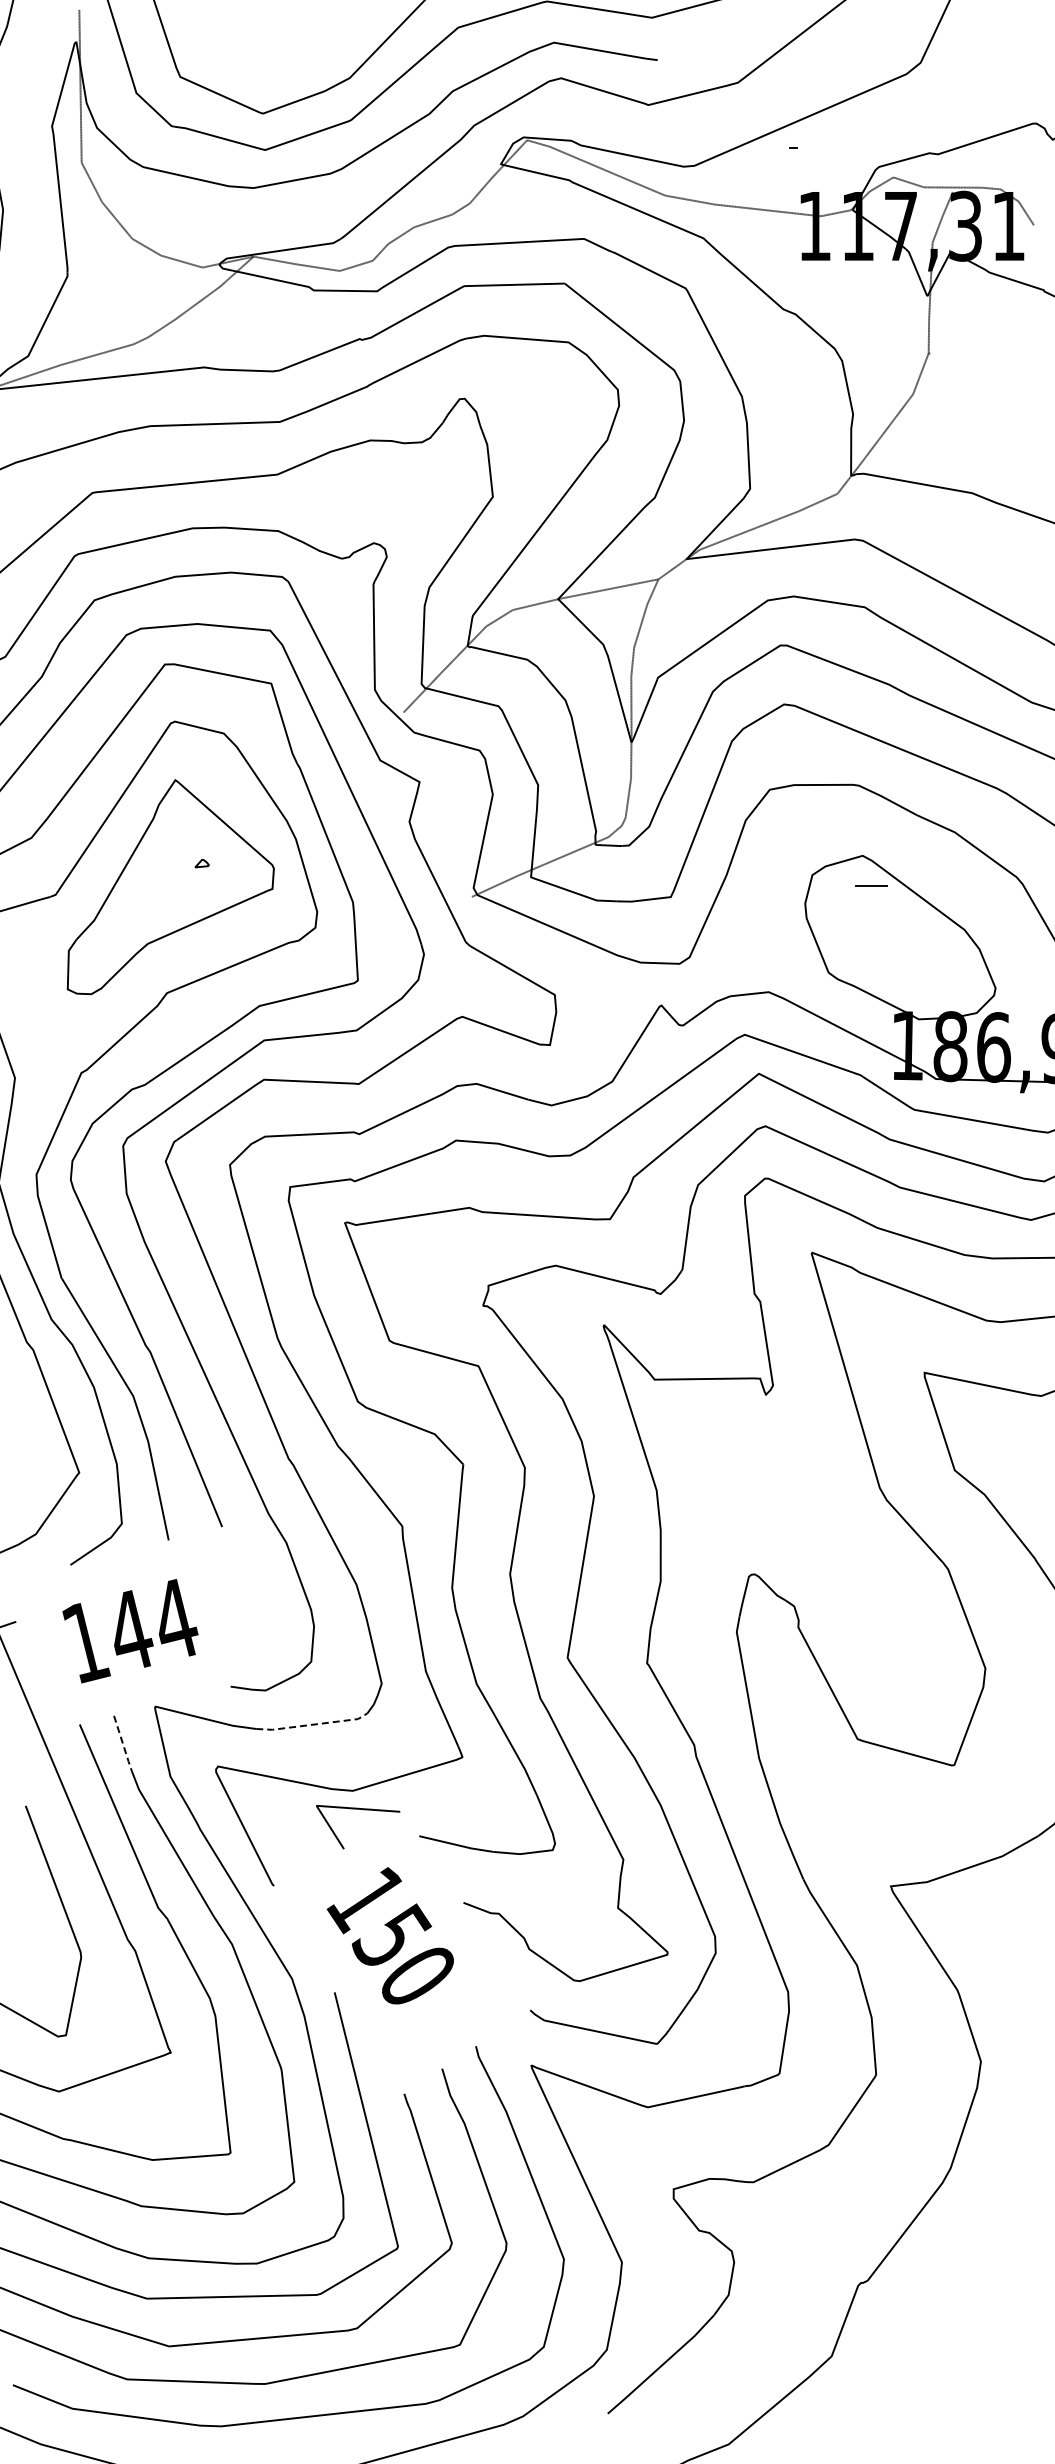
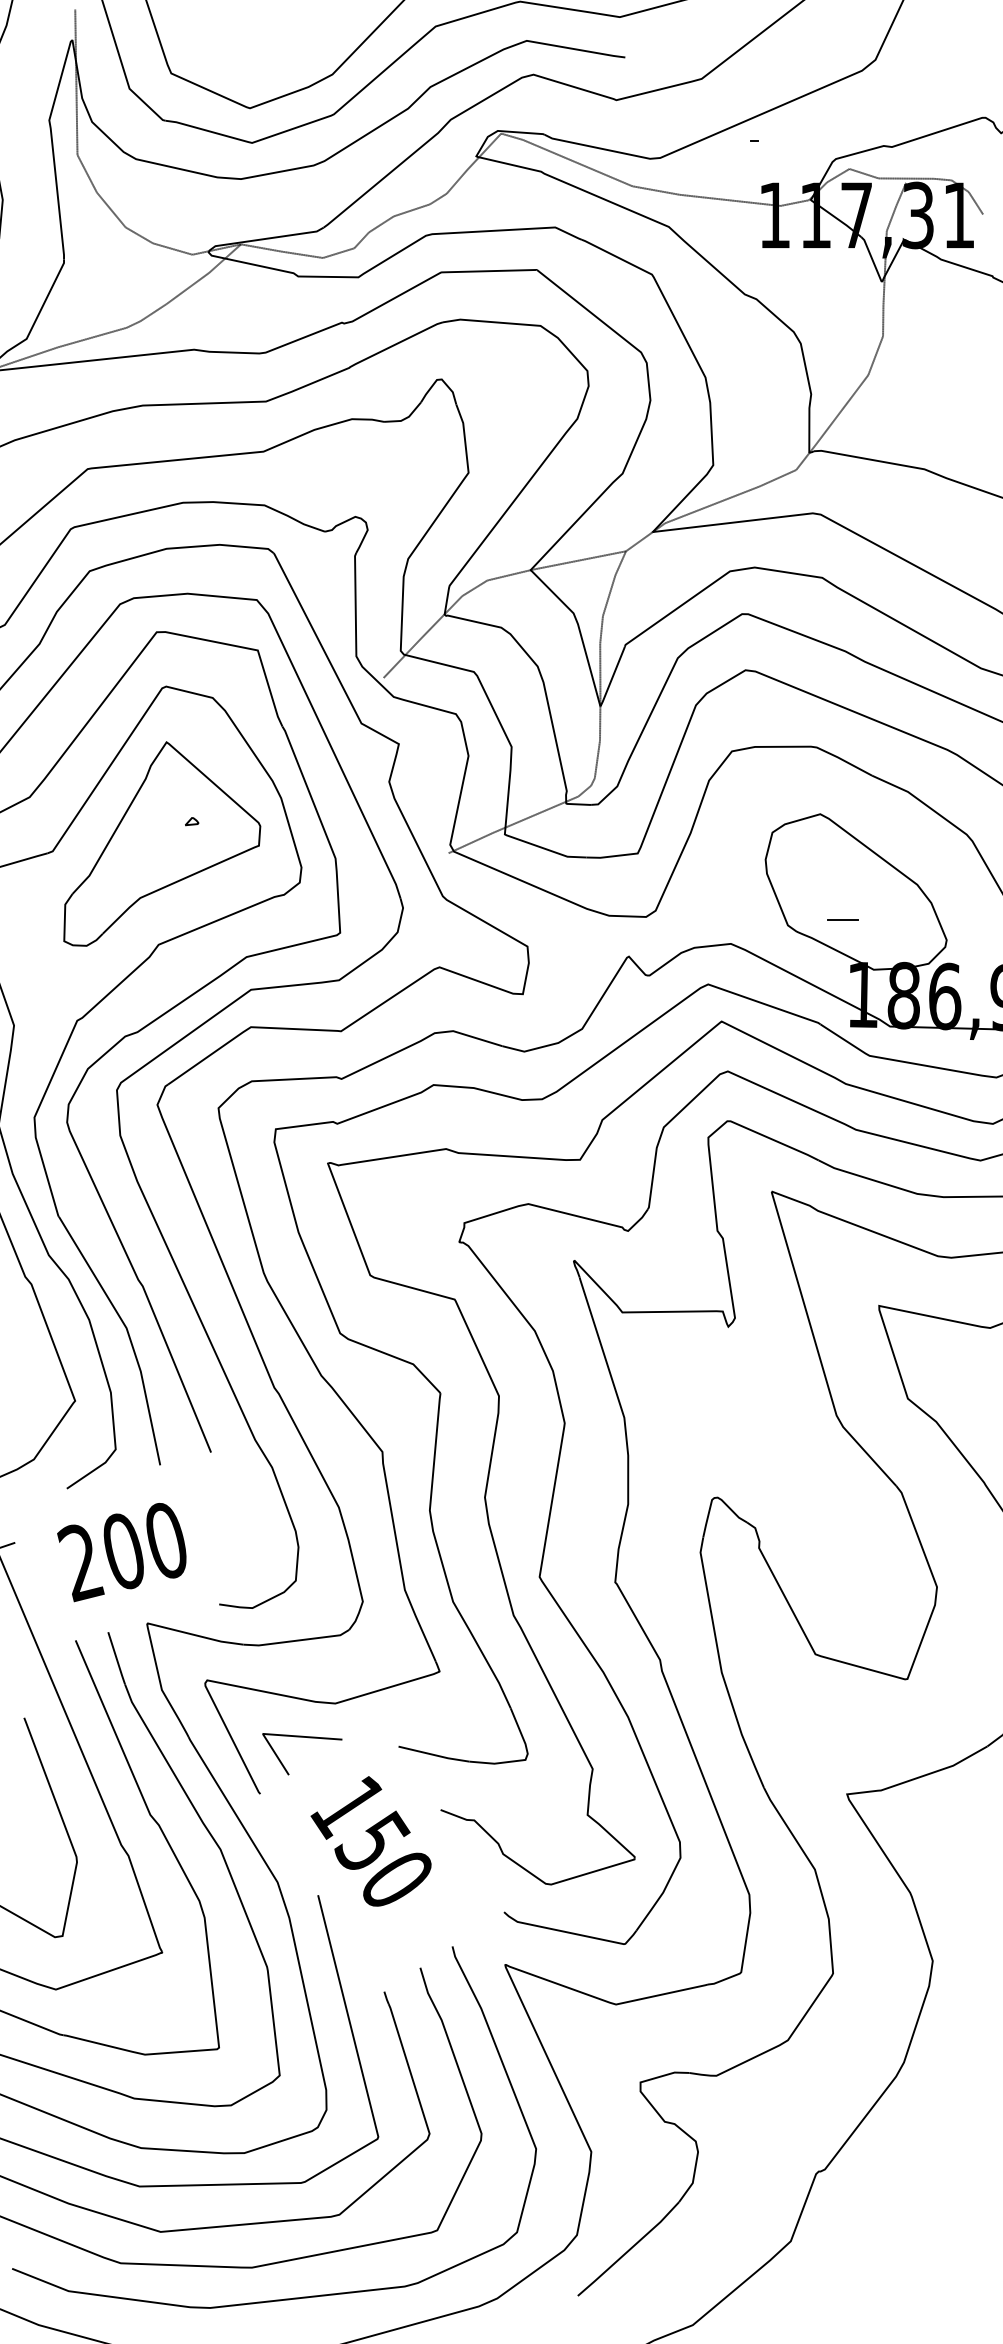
line: (871, 885) -> (842, 919), moved
text: (129, 1631) -> (122, 1551), 144 -> 200
line: (312, 1724) -> (297, 1640), dashed -> solid
line: (123, 1744) -> (117, 1659), dashed -> solid
line: (363, 1810) -> (307, 1738), moved

